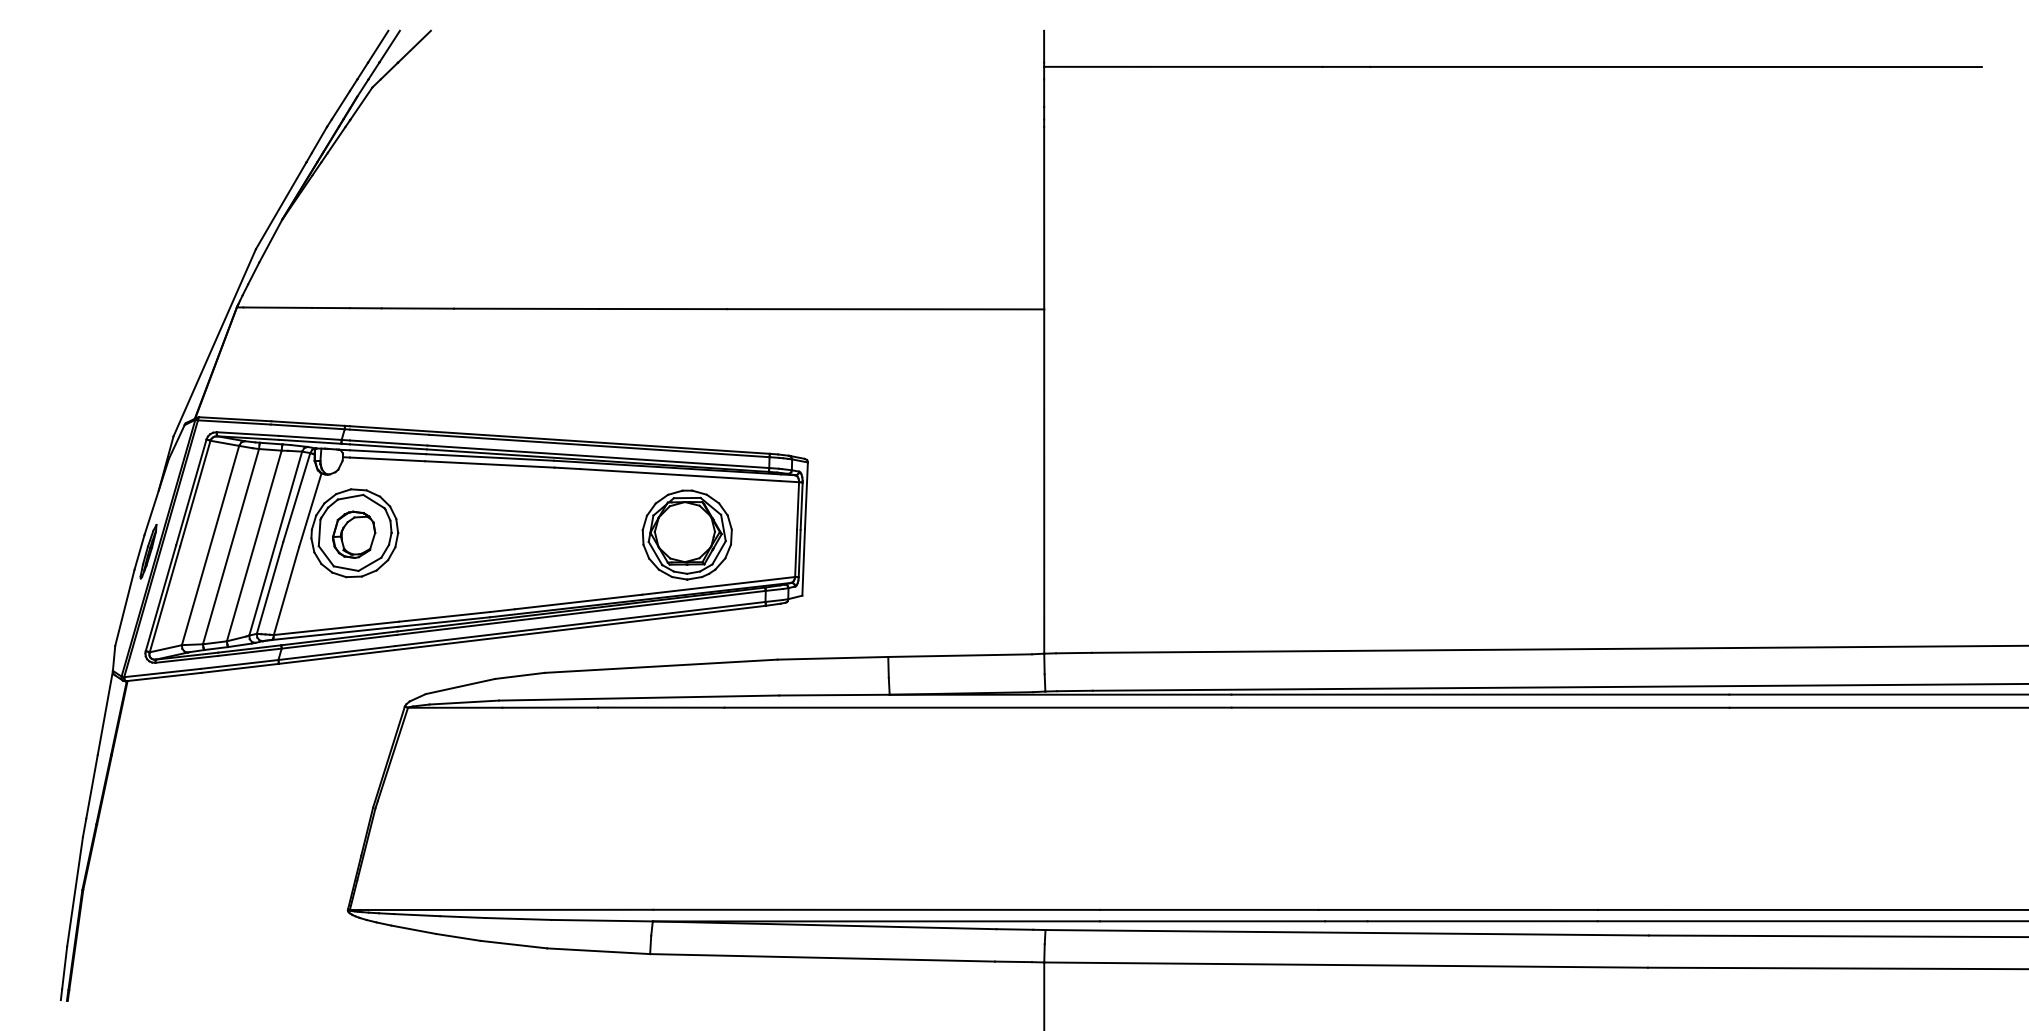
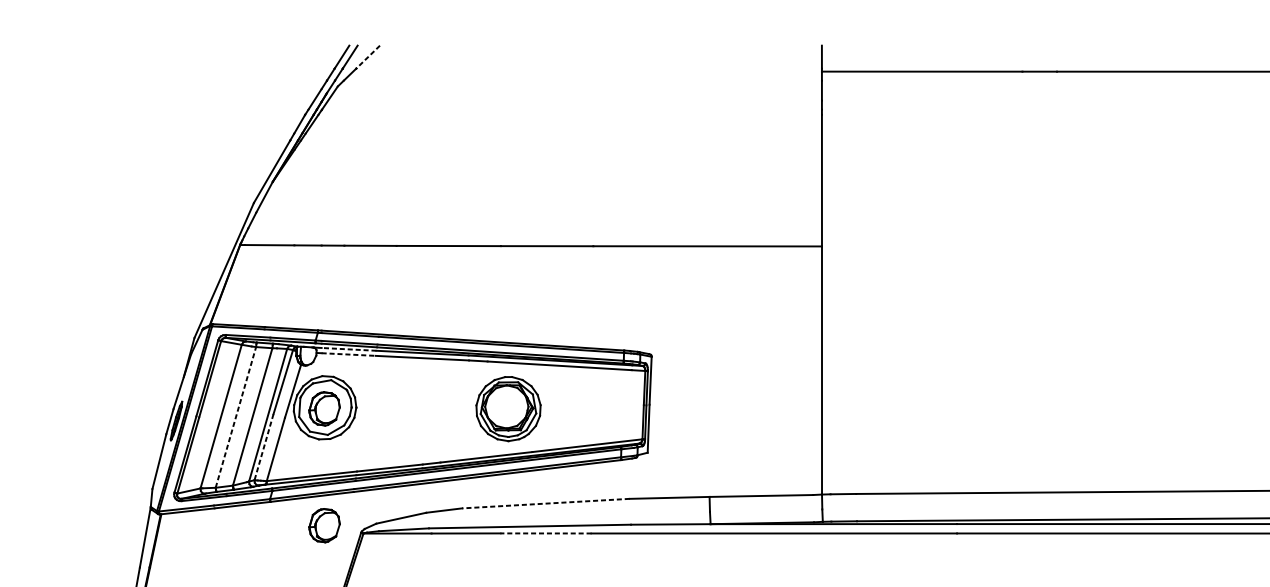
line: (414, 46) -> (368, 56), solid -> dashed
line: (387, 452) -> (348, 349), solid -> dashed
line: (387, 459) -> (348, 354), solid -> dashed
part: (686, 534) -> (507, 408), moved
line: (231, 546) -> (236, 417), solid -> dashed
line: (270, 587) -> (264, 446), solid -> dashed
line: (661, 666) -> (546, 503), solid -> dashed
part: (354, 696) -> (324, 525), added
line: (660, 707) -> (545, 533), solid -> dashed

